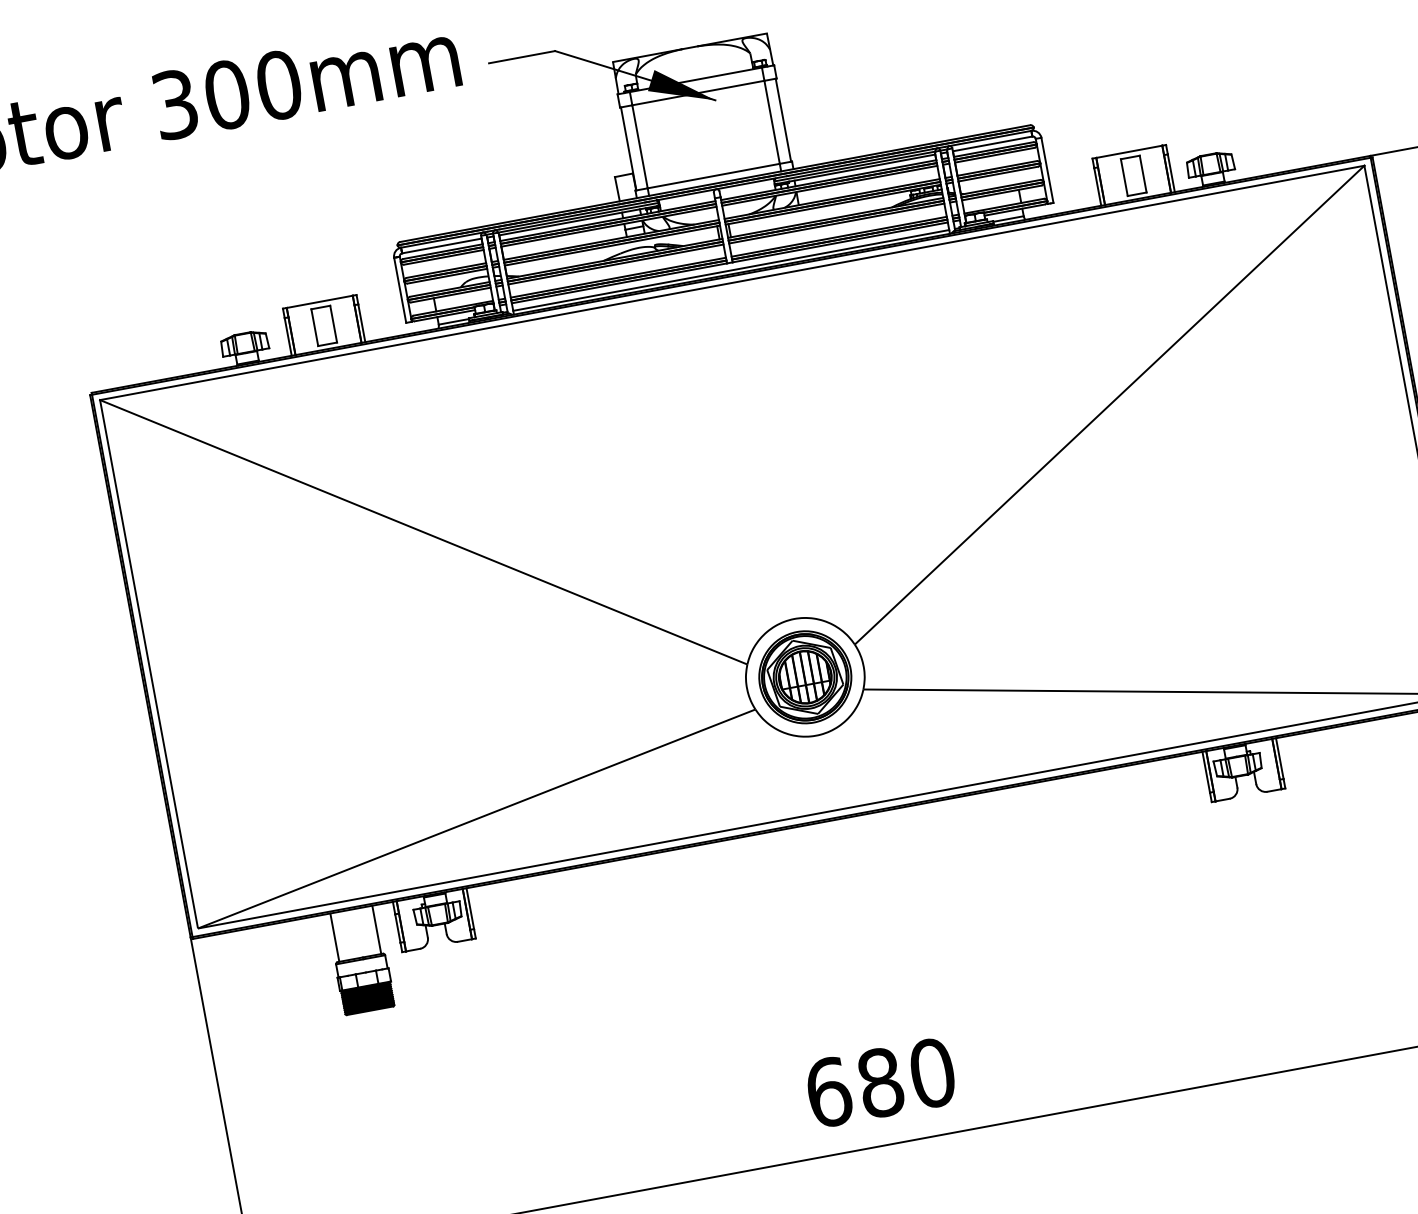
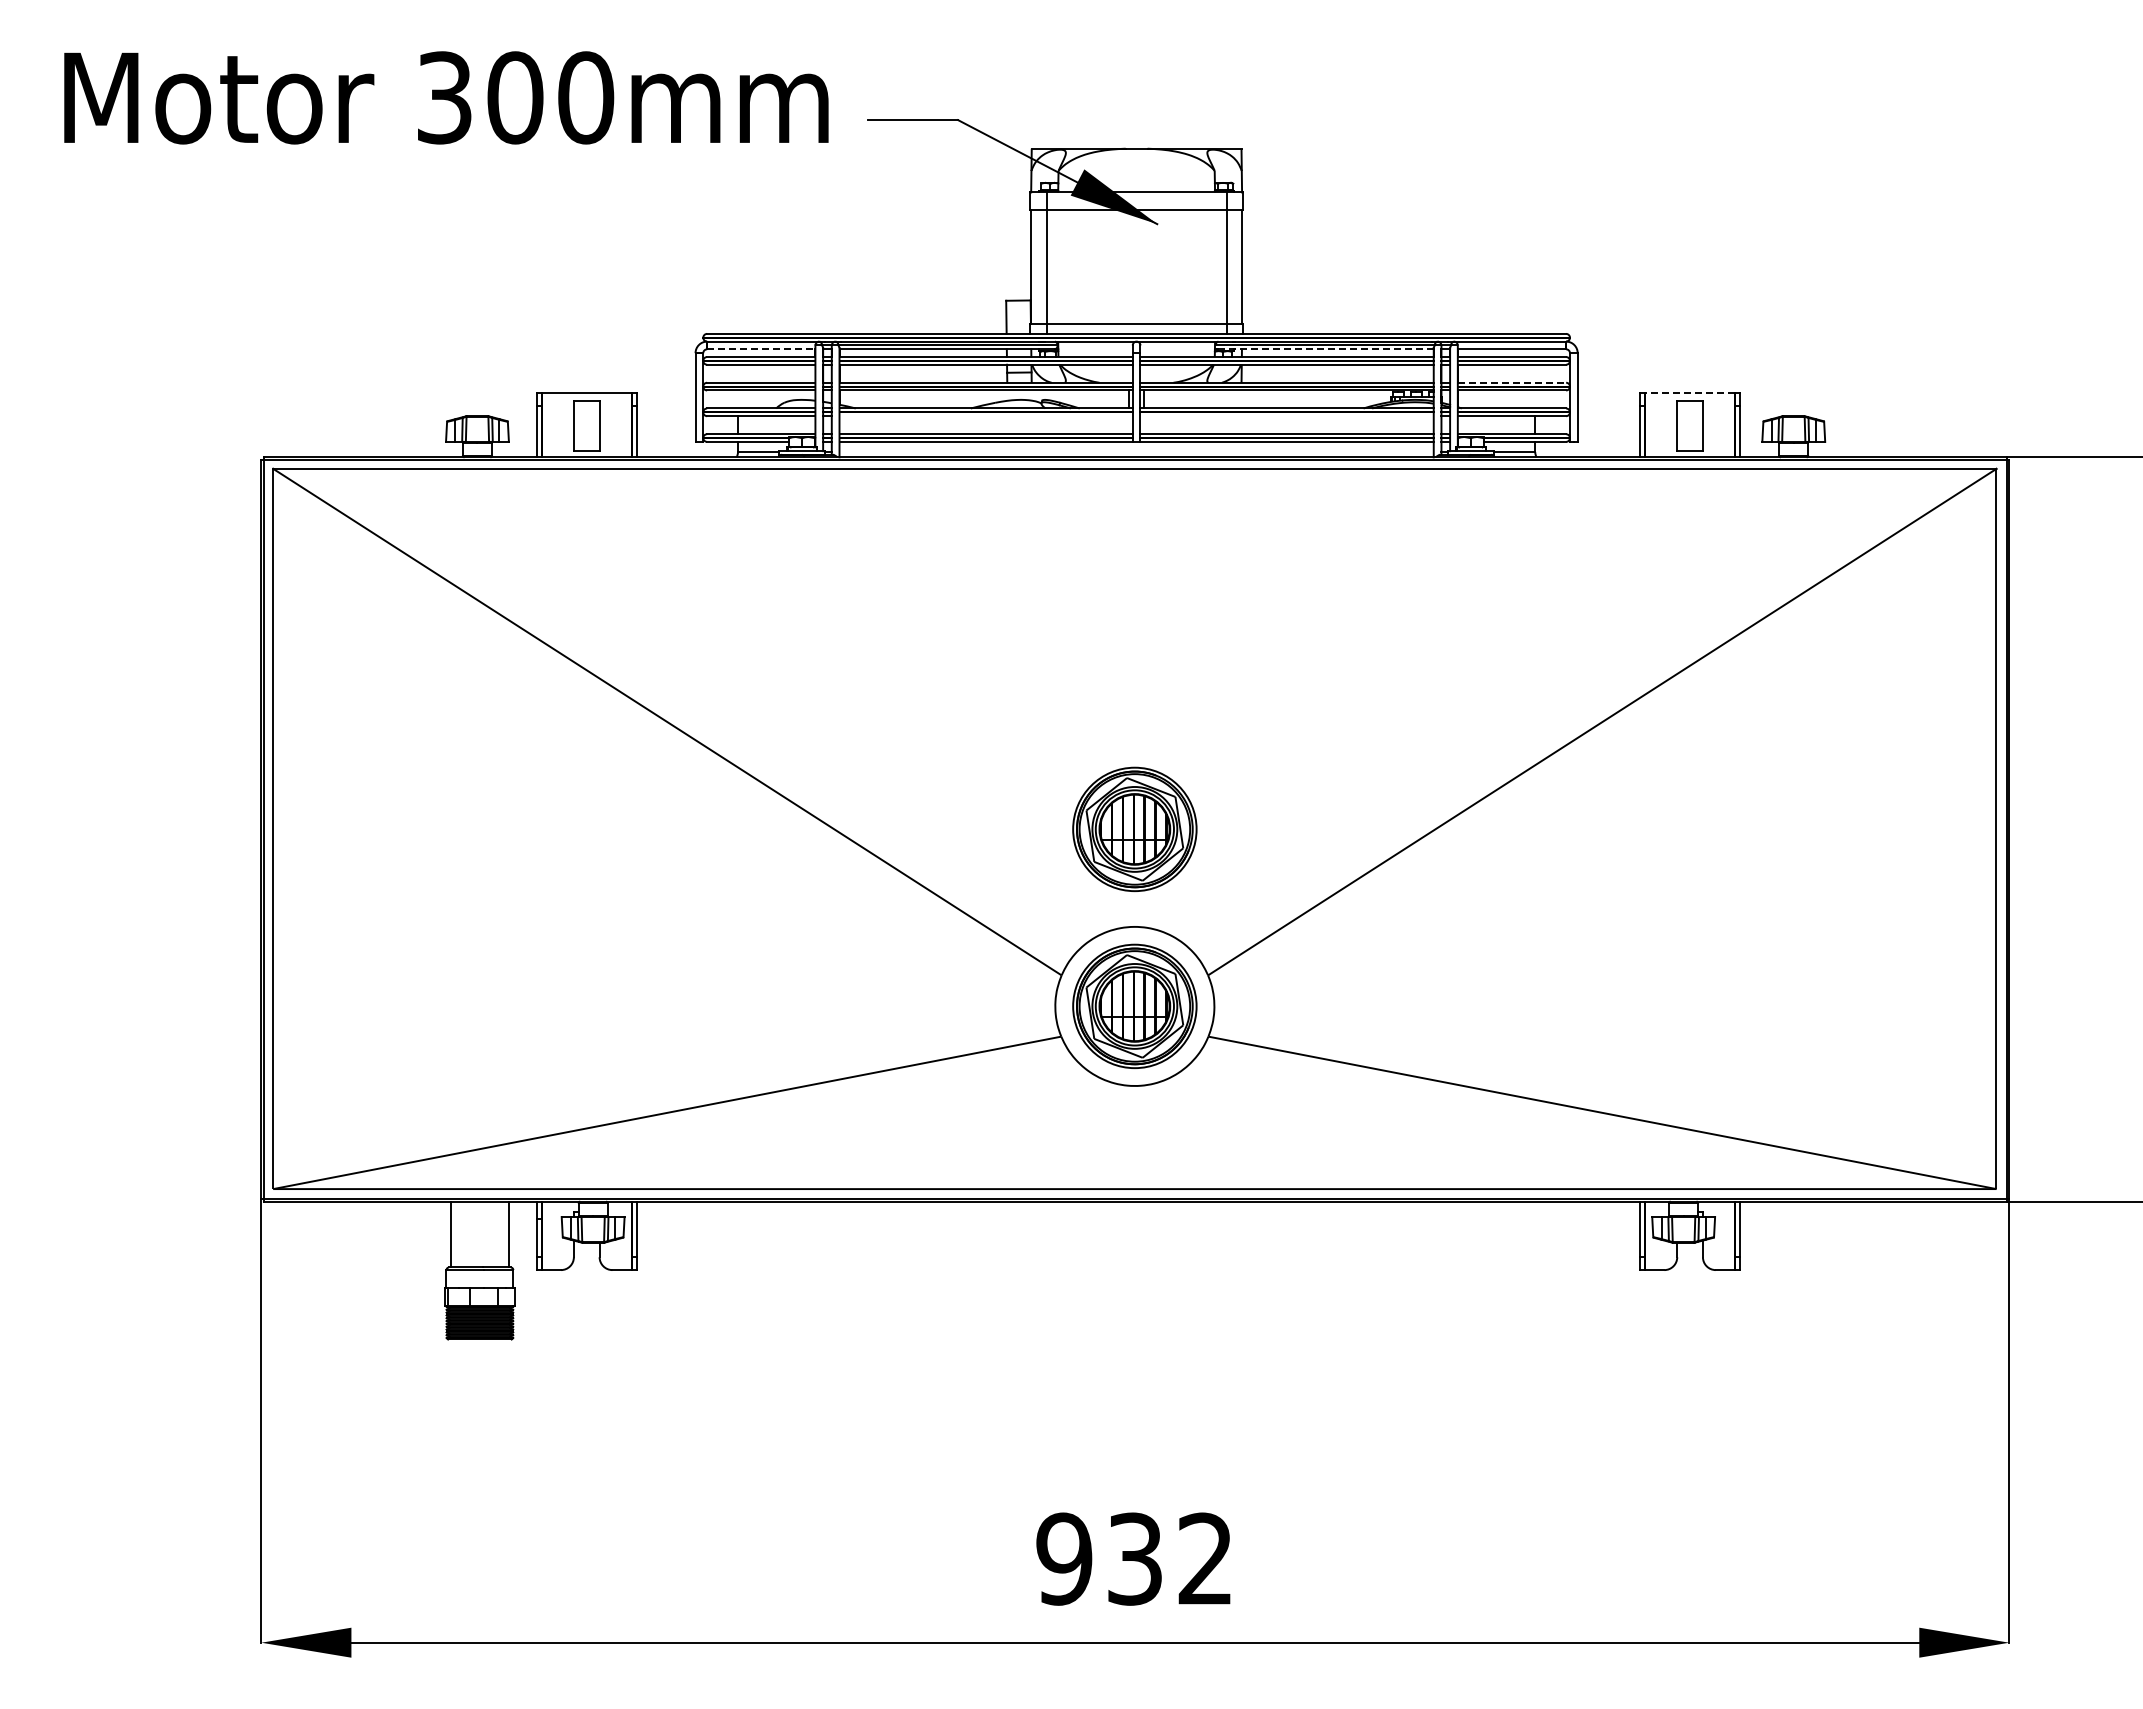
line: (1129, 152) -> (1690, 393), solid -> dashed
line: (997, 168) -> (1512, 382), solid -> dashed
line: (856, 169) -> (1326, 349), solid -> dashed
line: (836, 223) -> (1286, 416), removed
line: (442, 246) -> (761, 349), solid -> dashed
line: (615, 264) -> (985, 416), removed
line: (731, 270) -> (1136, 452), removed
part: (780, 546) -> (1134, 828), added
text: (880, 1082) -> (1134, 1558), 680 -> 932

